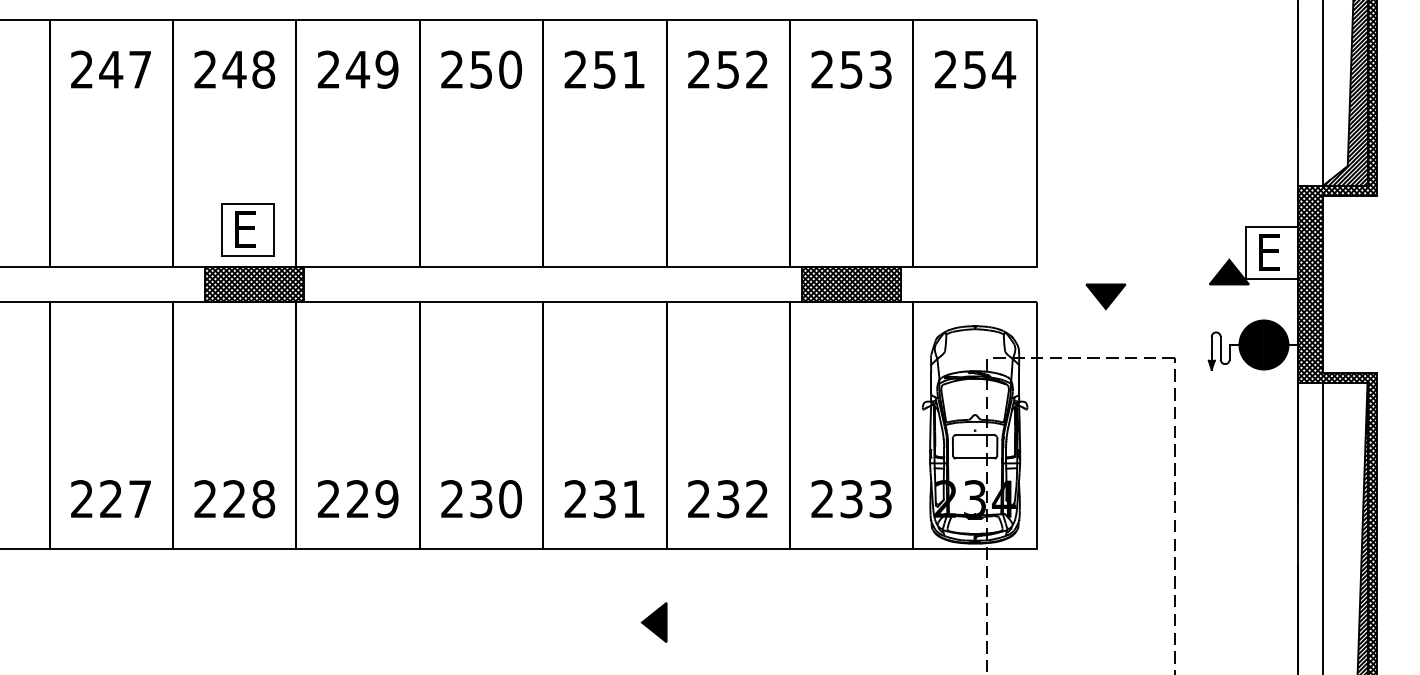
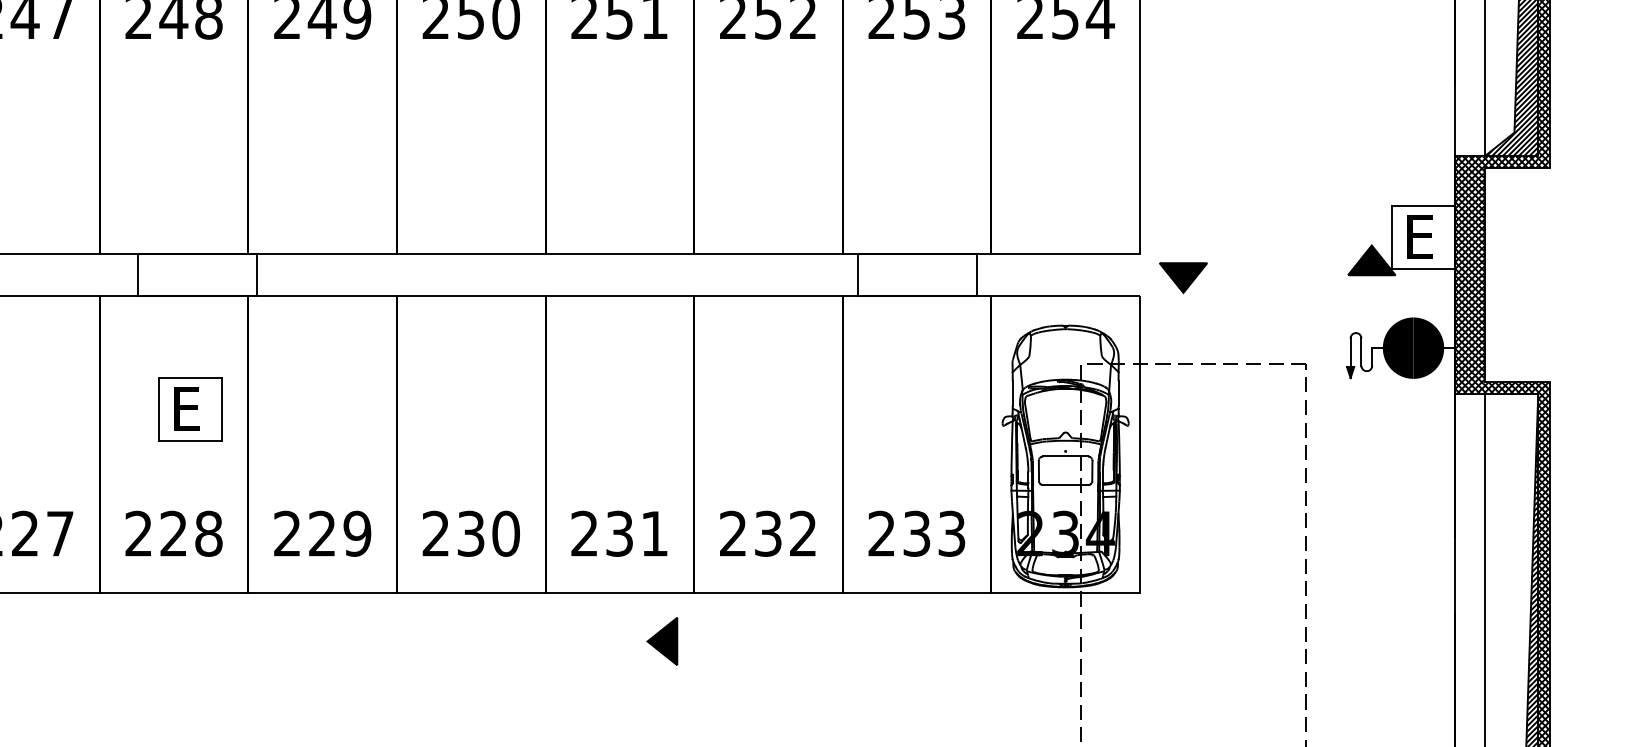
part: (247, 229) -> (189, 408), moved
hatch: (254, 284) -> (197, 275), removed
hatch: (851, 284) -> (916, 275), removed
part: (1105, 296) -> (1182, 277), moved
part: (653, 622) -> (661, 641), moved

